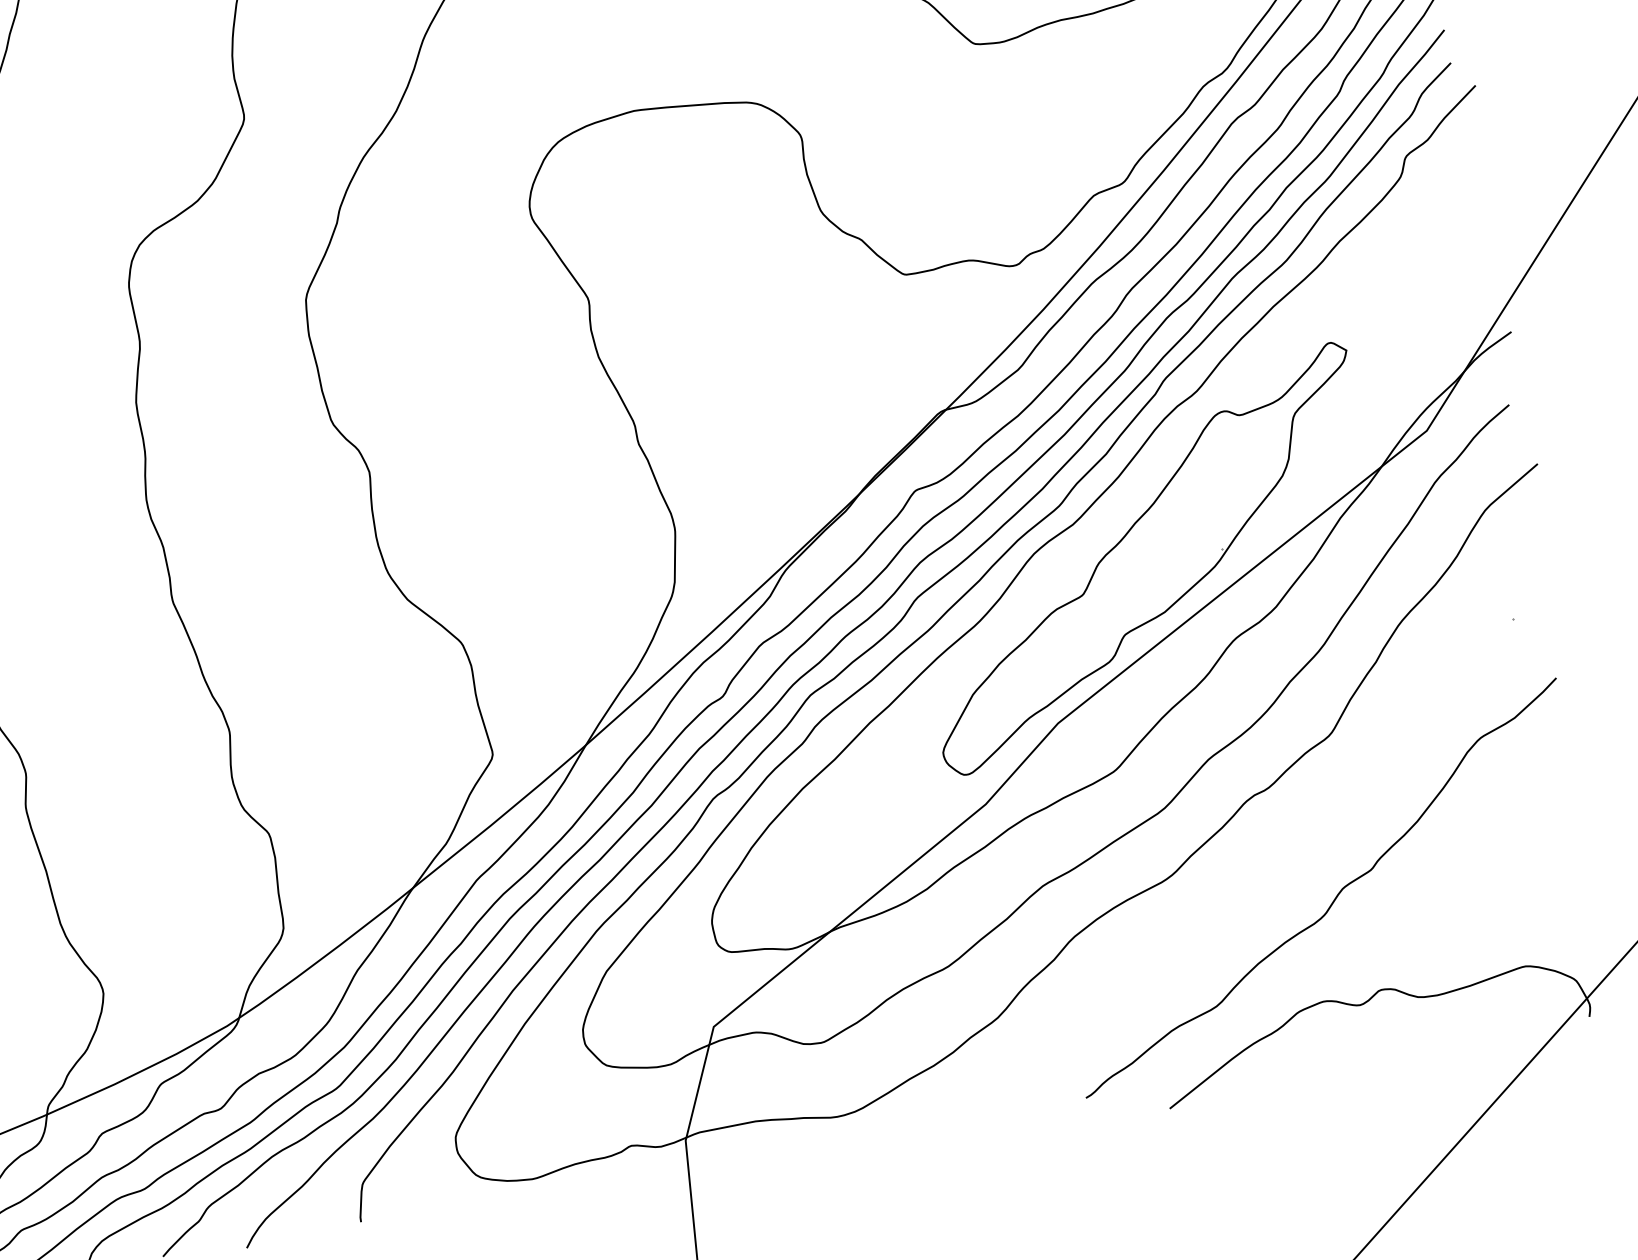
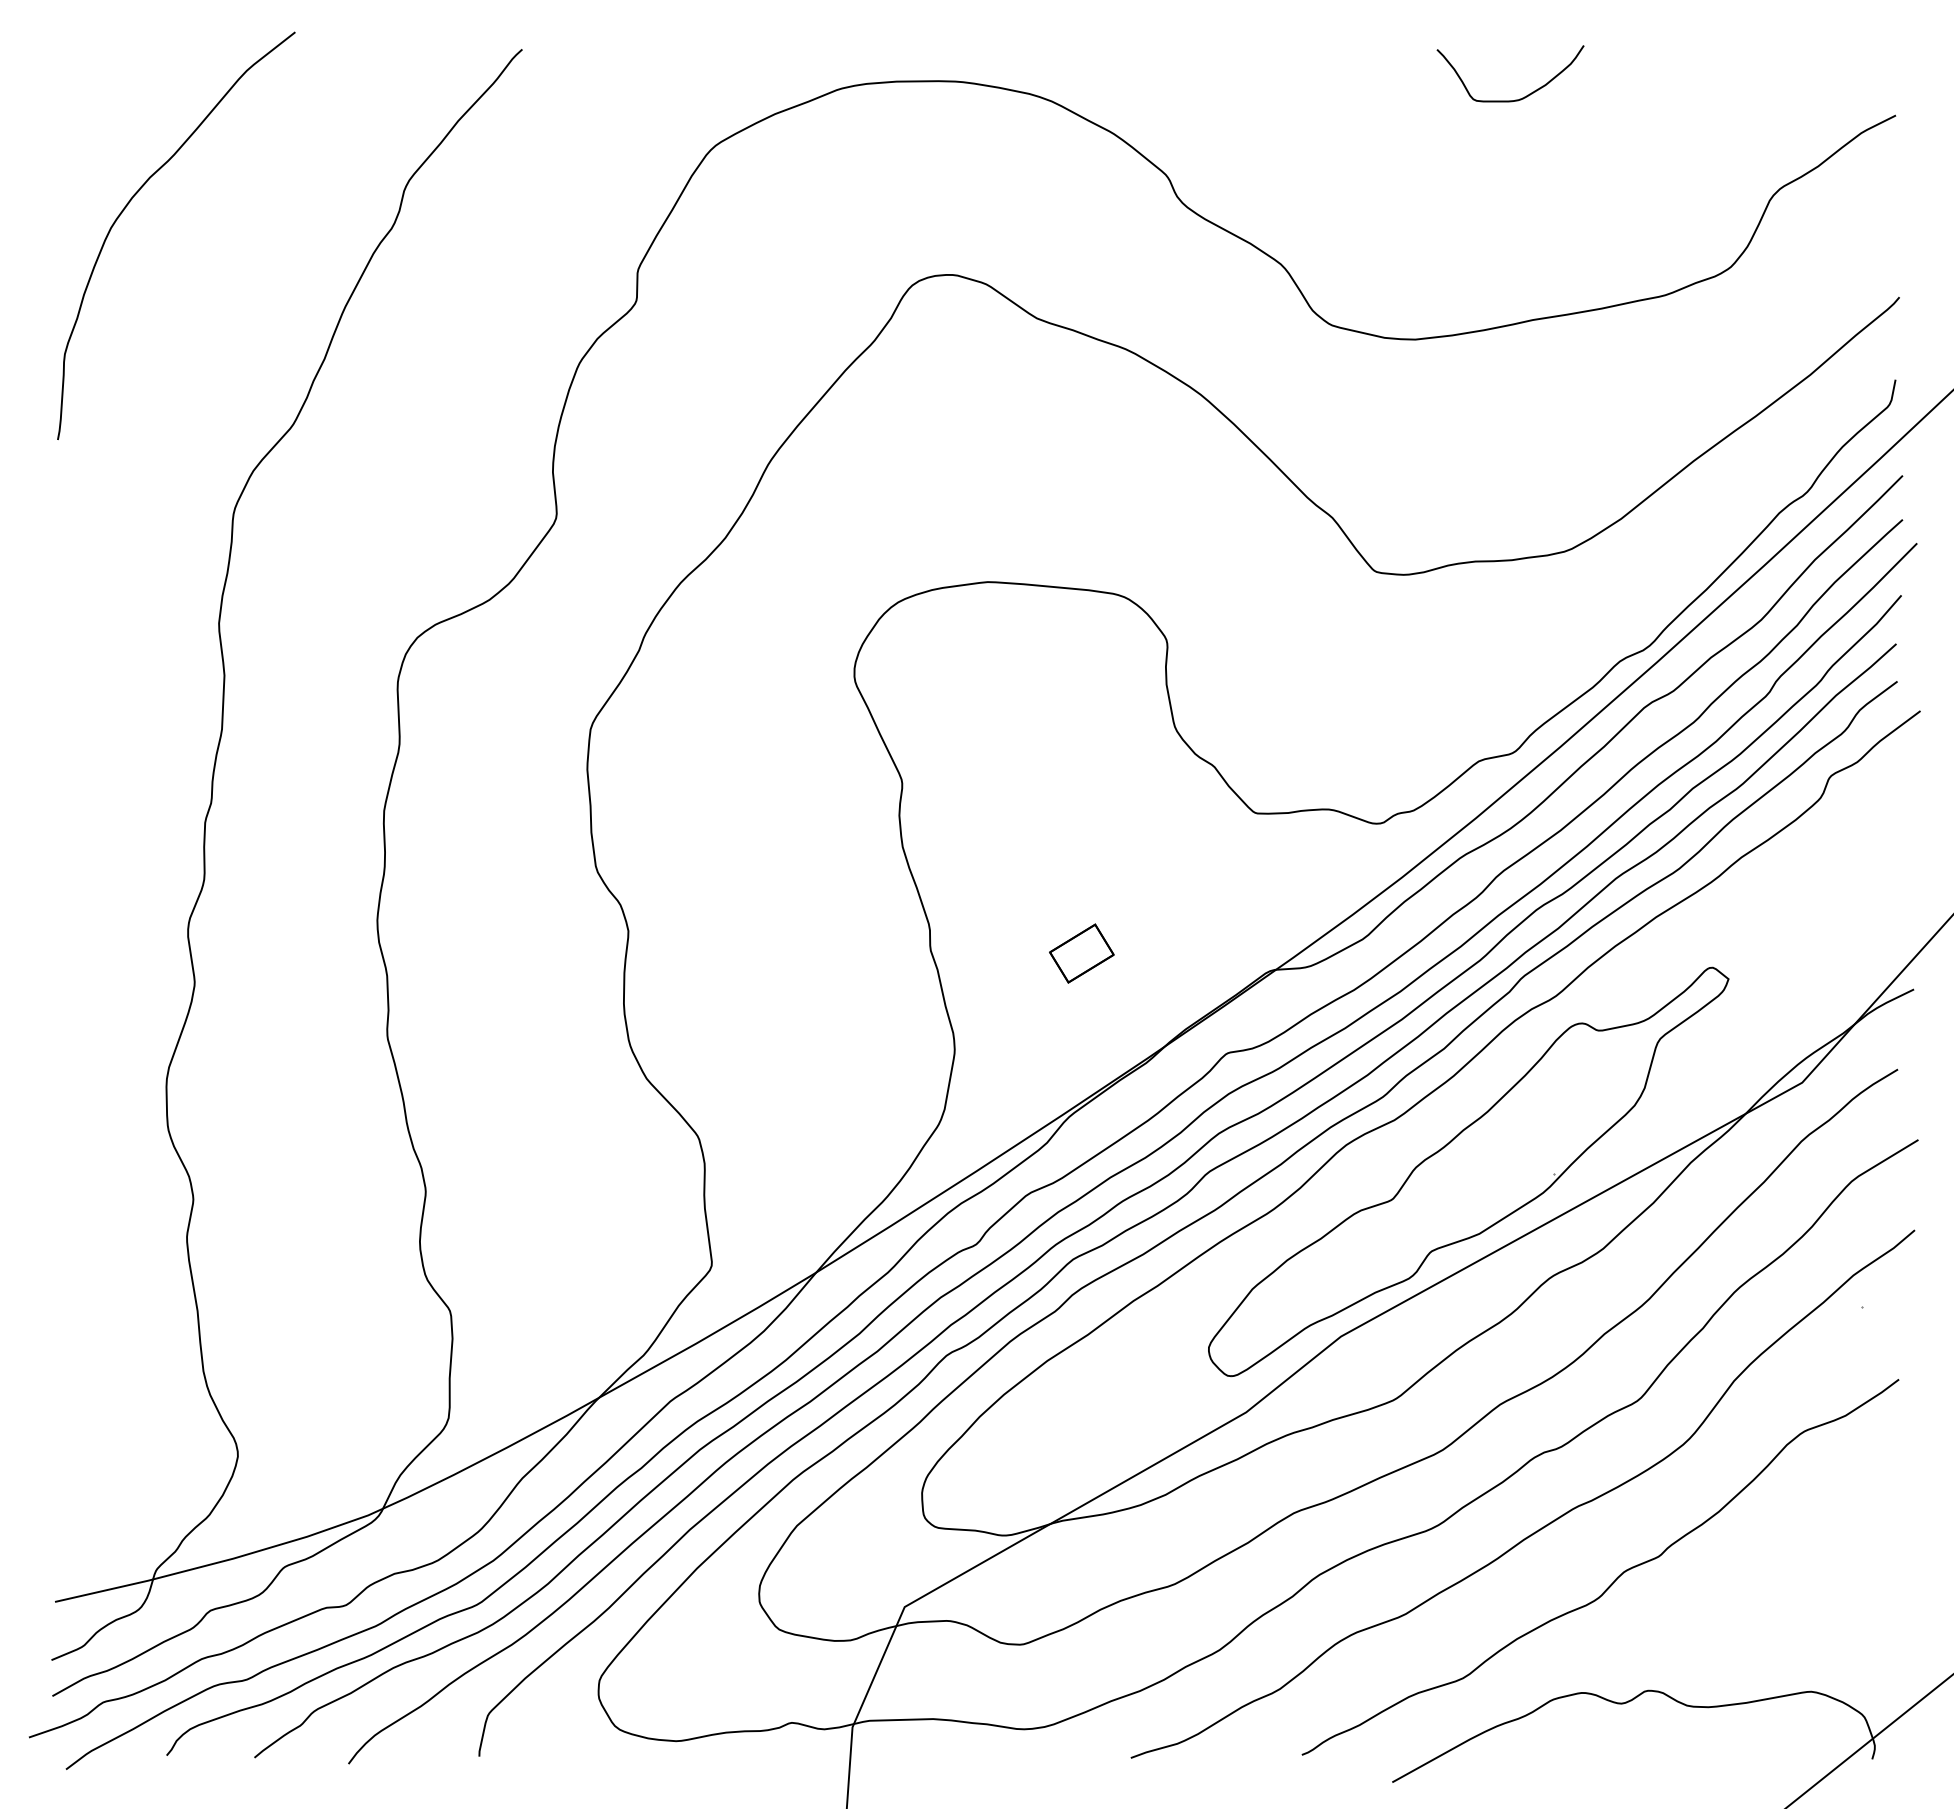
part: (772, 424) -> (1081, 953), added
curve: (1265, 859) -> (1544, 1525), added

